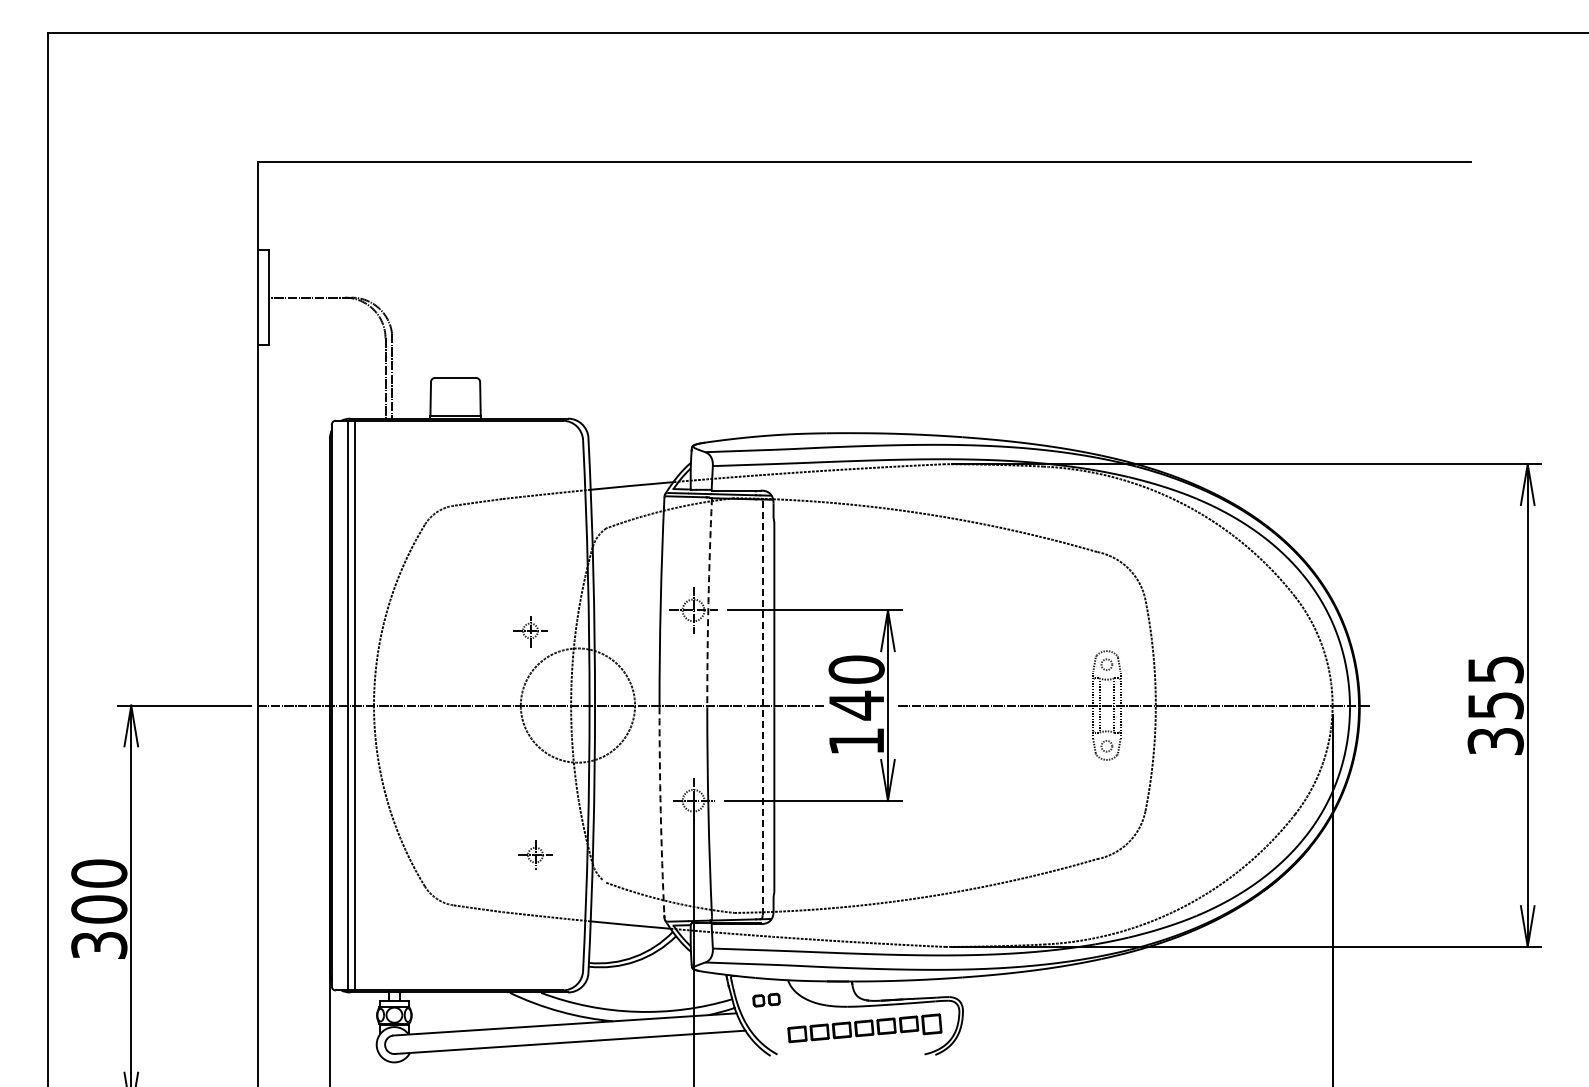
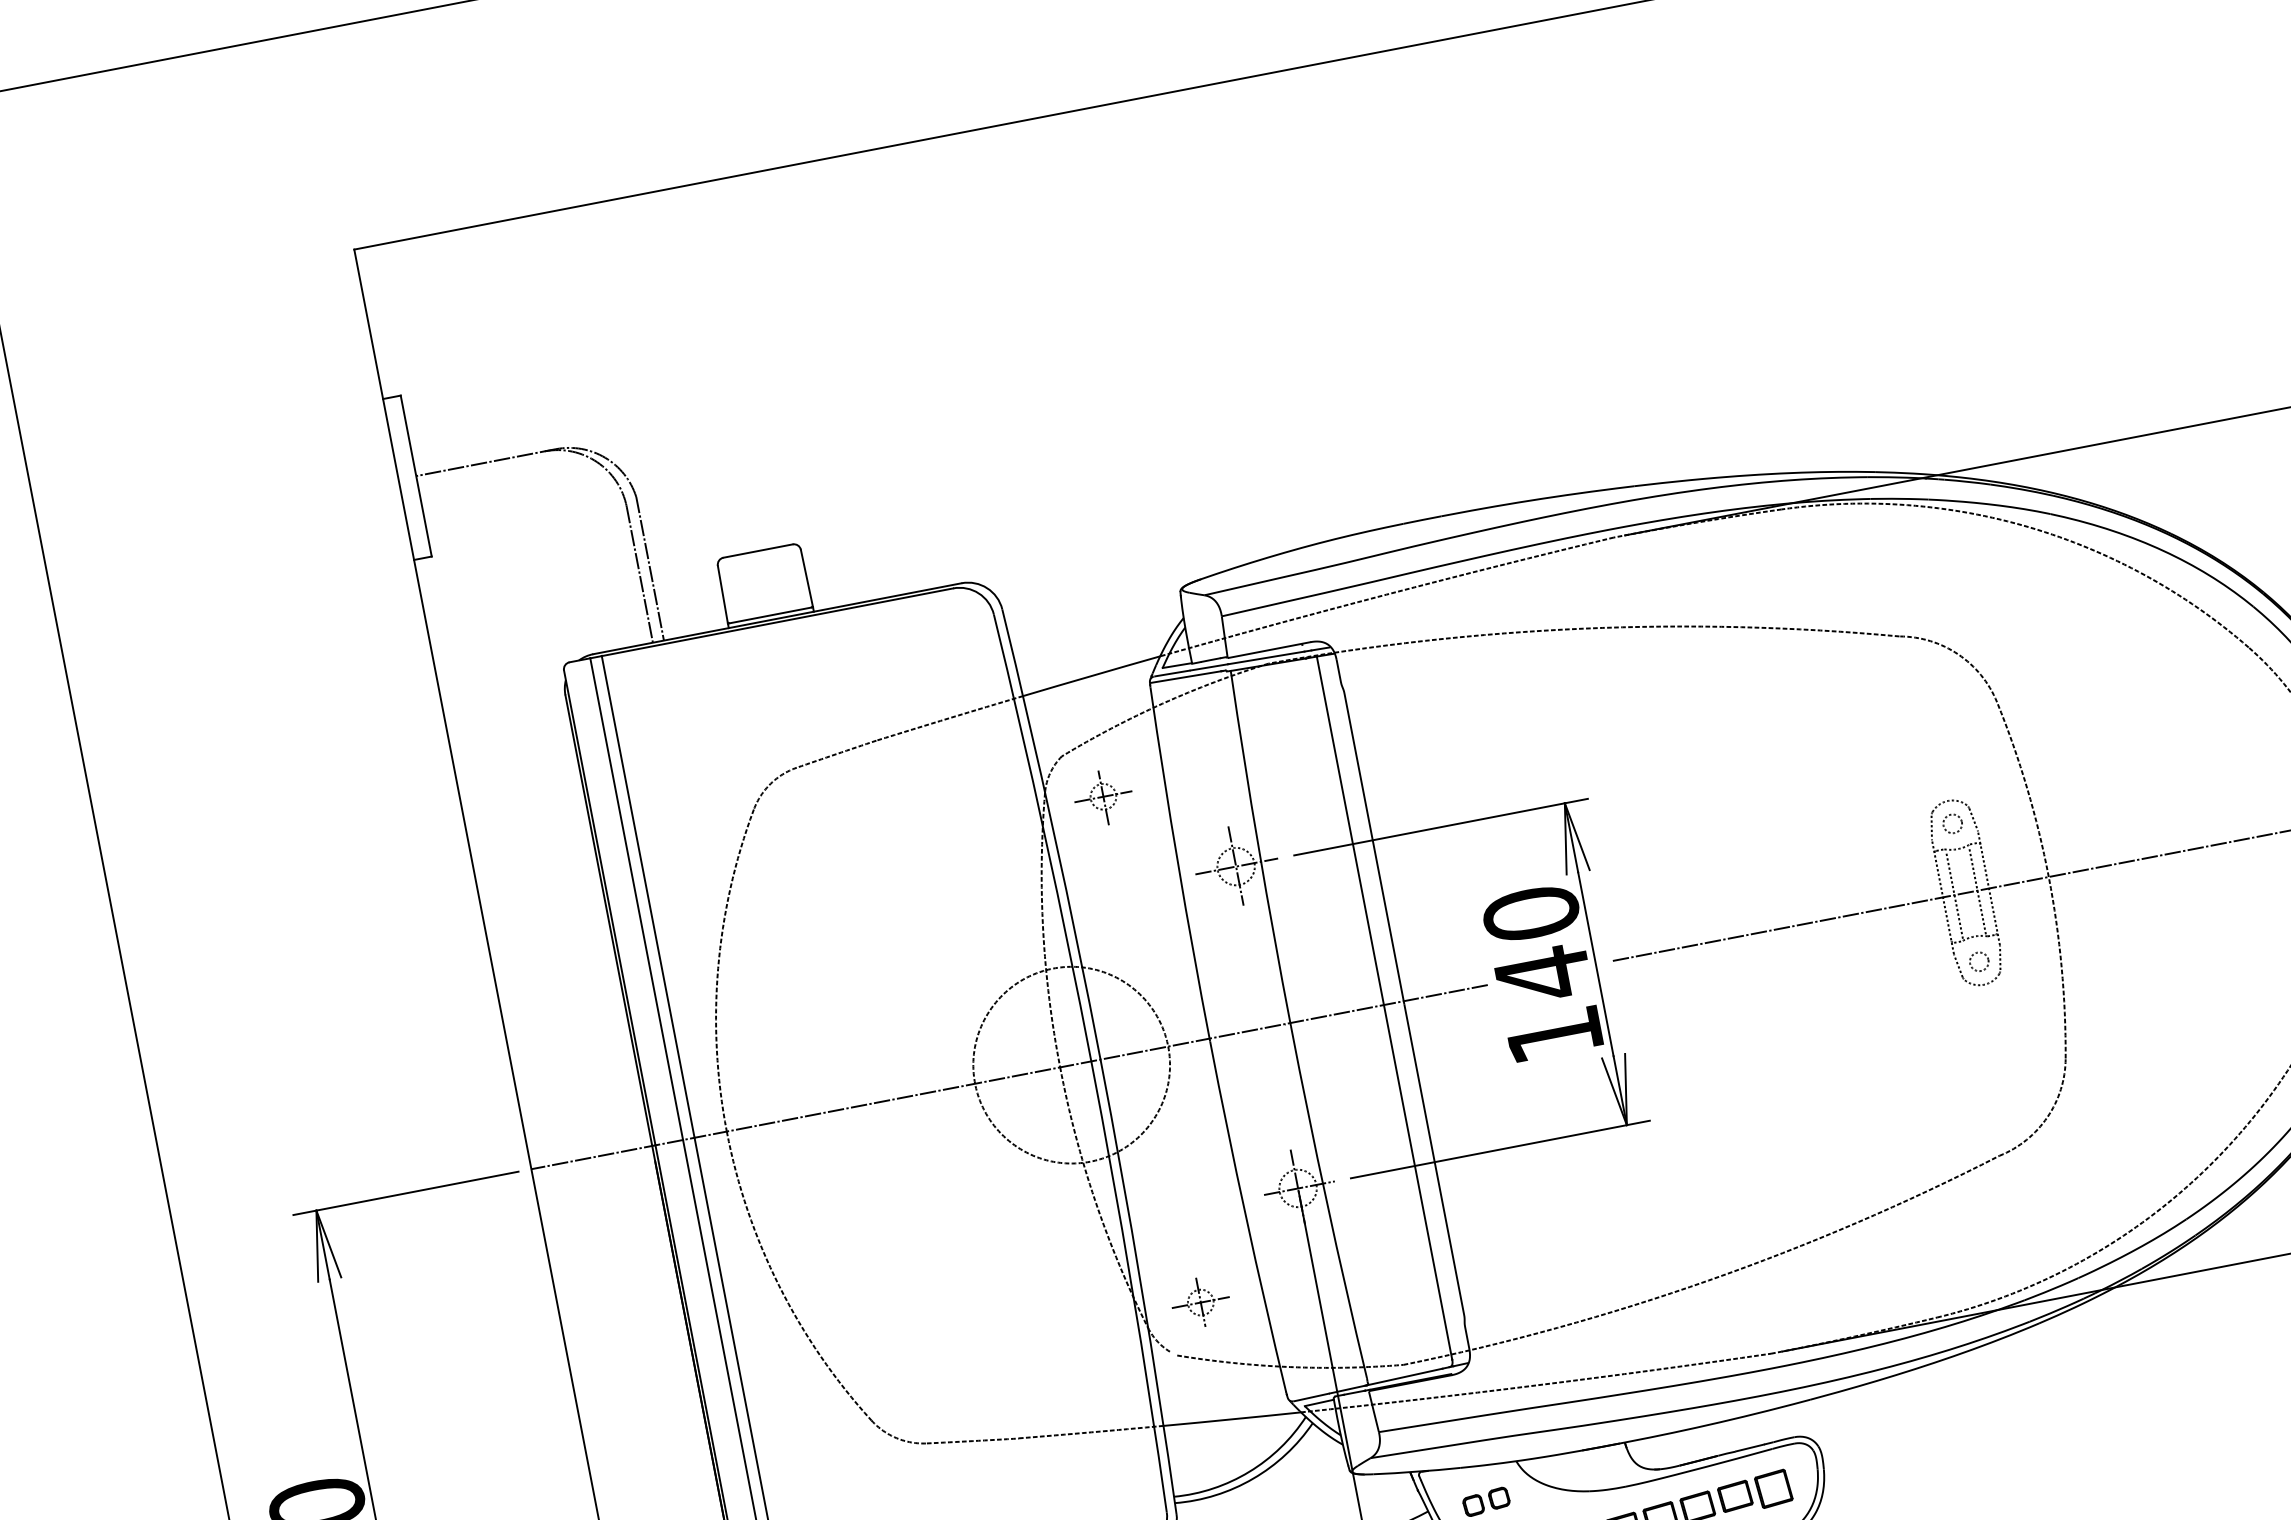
arc: (708, 602) -> (1258, 848), dashed -> solid
part: (530, 631) -> (1103, 797), moved
line: (762, 707) -> (1384, 1008), dashed -> solid
arc: (660, 811) -> (1245, 1217), dashed -> solid
part: (535, 854) -> (1200, 1301), moved

